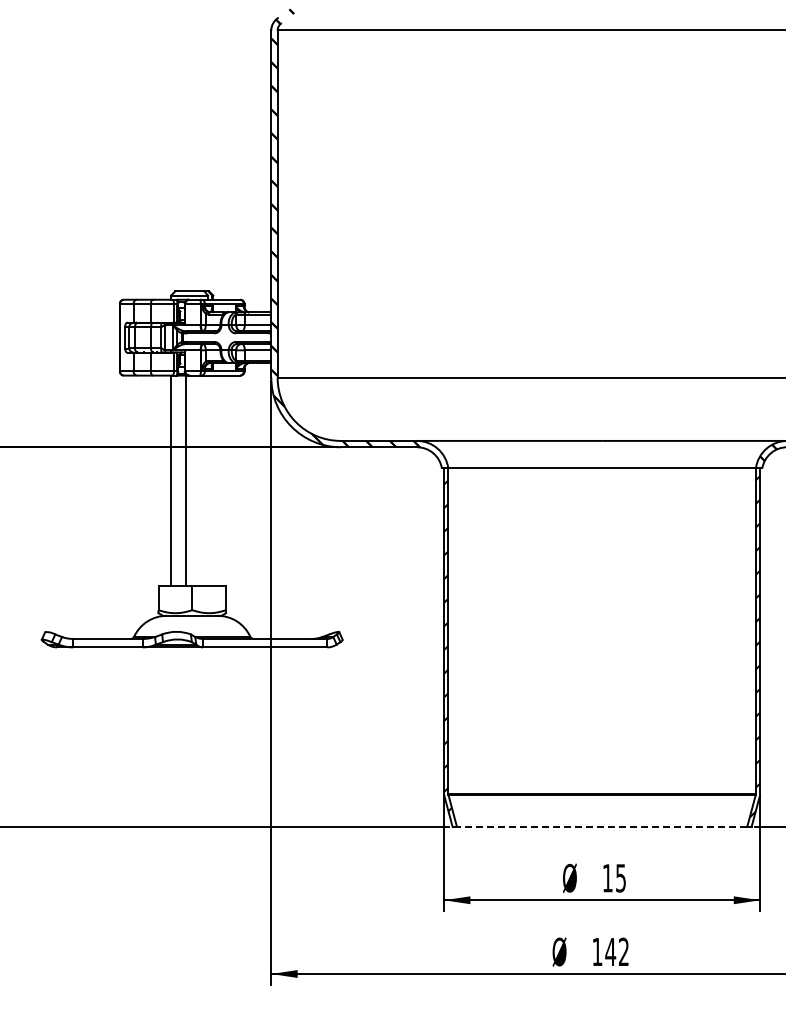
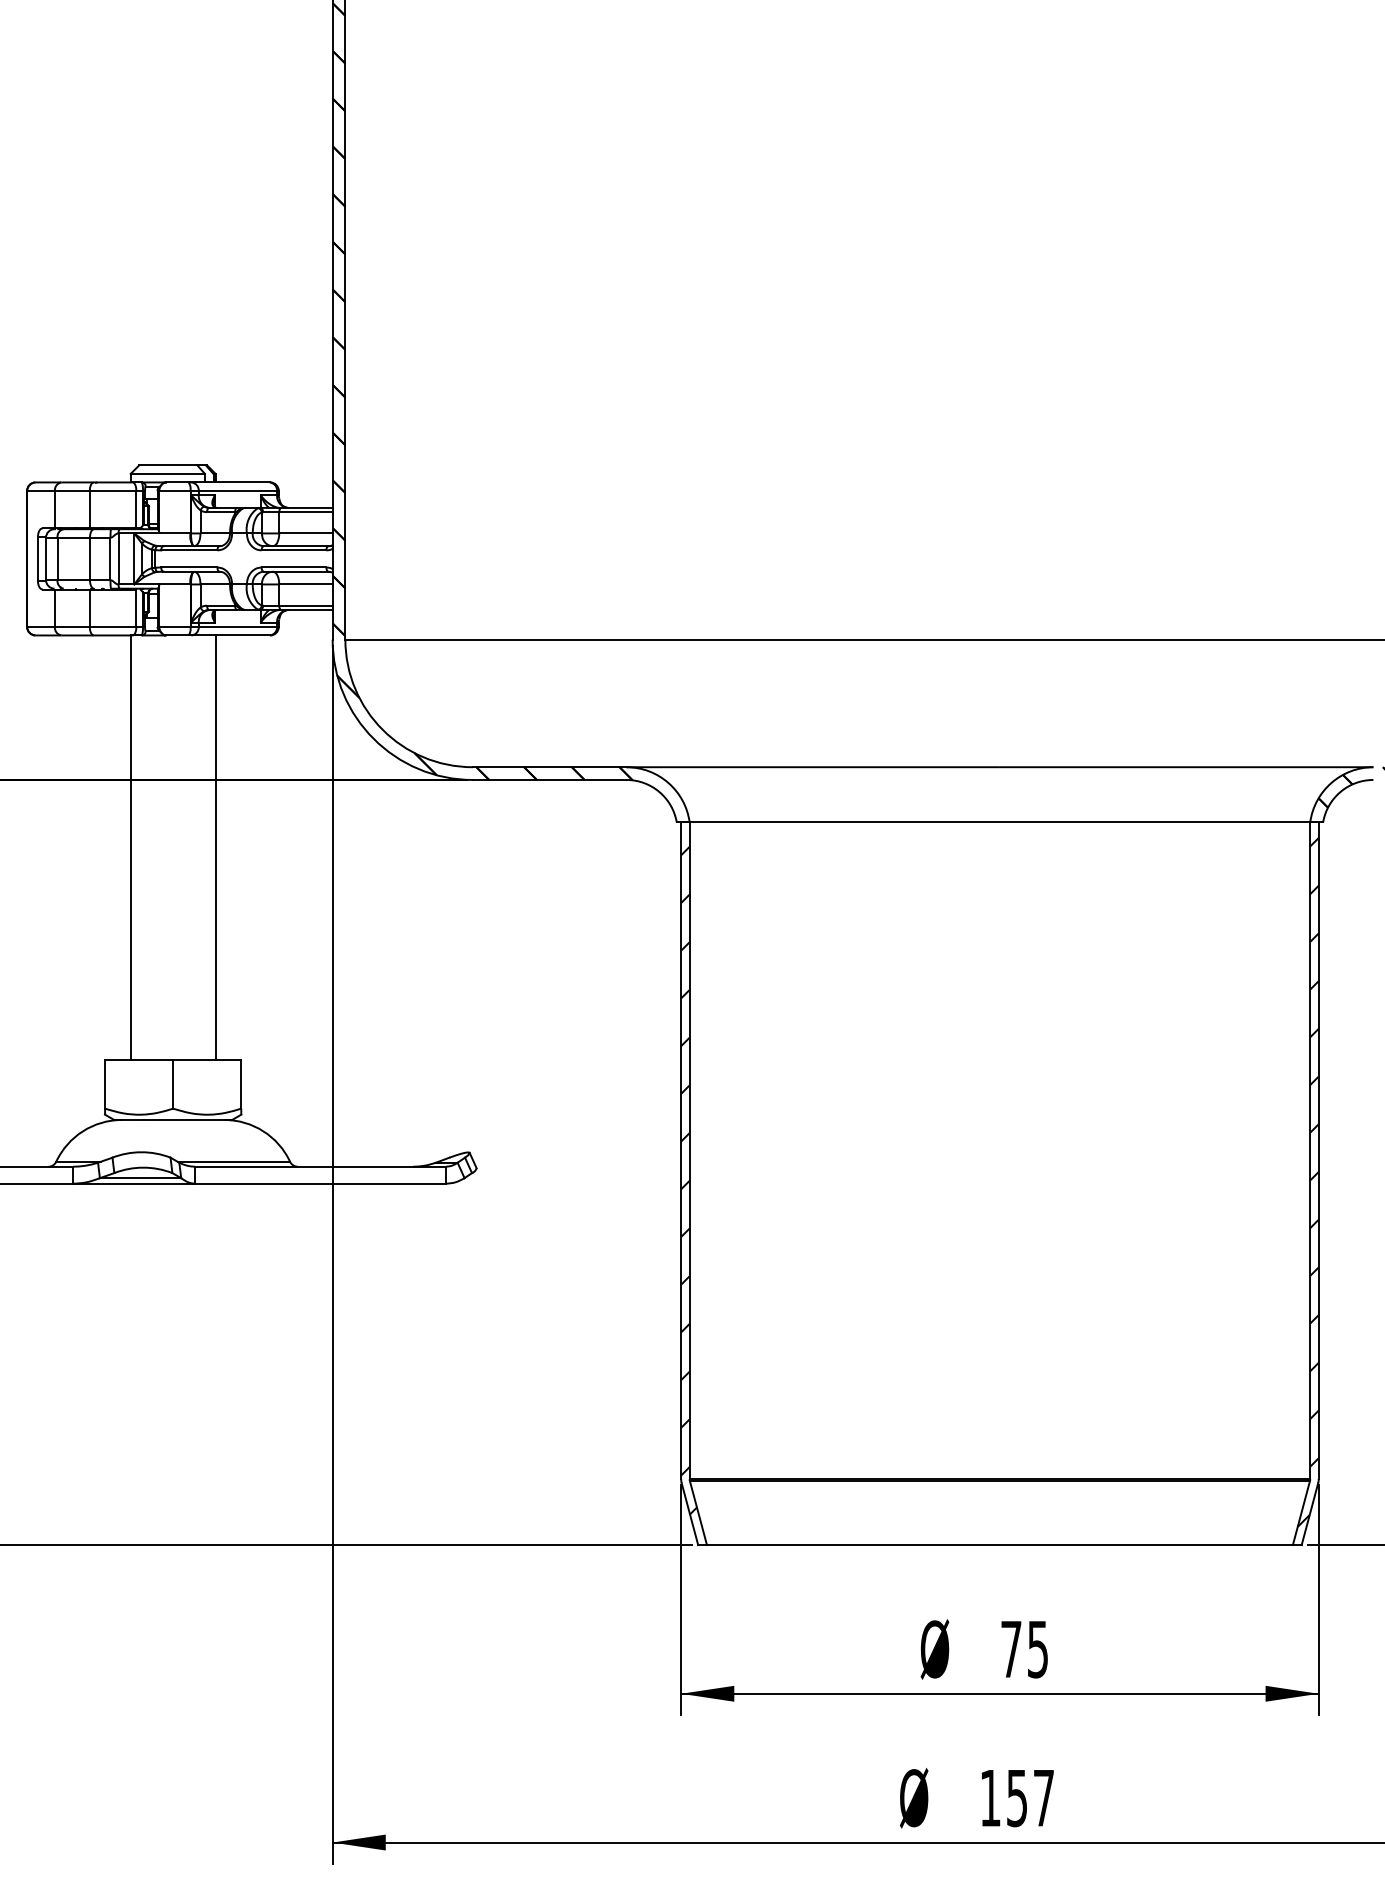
line: (186, 480) -> (216, 847), moved
line: (601, 826) -> (998, 1544), dashed -> solid
text: (607, 878) -> (1010, 1649), 15 -> 75
text: (616, 951) -> (1028, 1797), 142 -> 157

